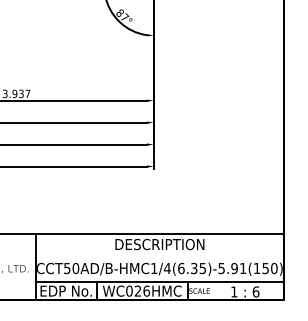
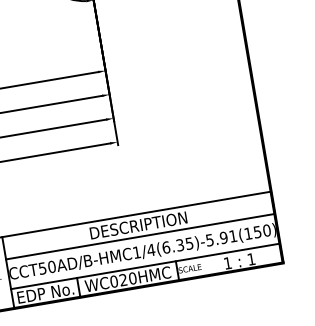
line: (159, 254) -> (139, 236), added
text: (146, 290) -> (132, 277), WC026HMC -> WC020HMC
text: (255, 291) -> (250, 258), 6 -> 1

